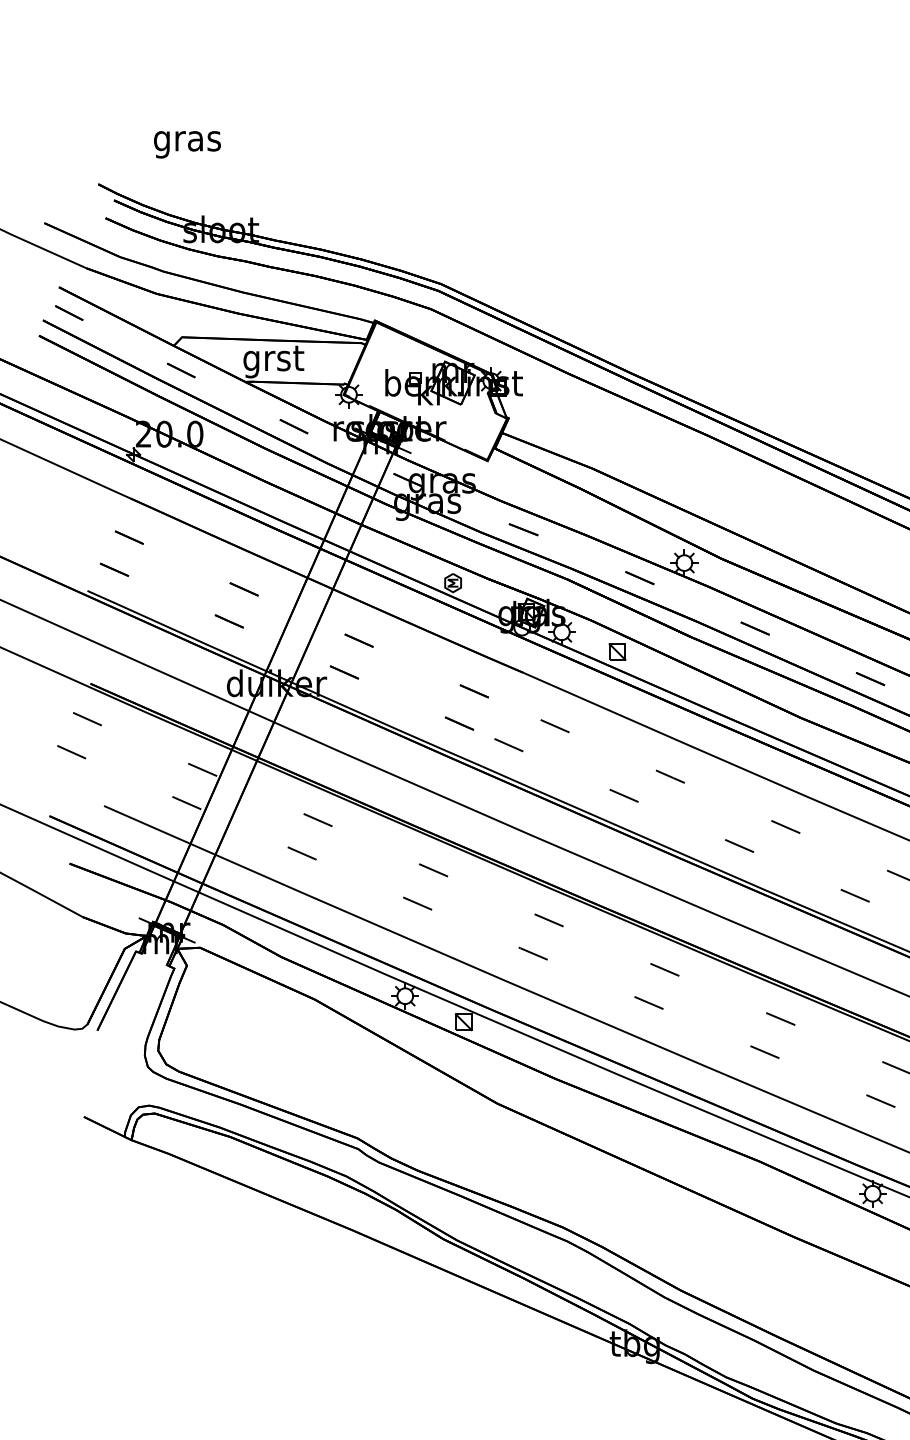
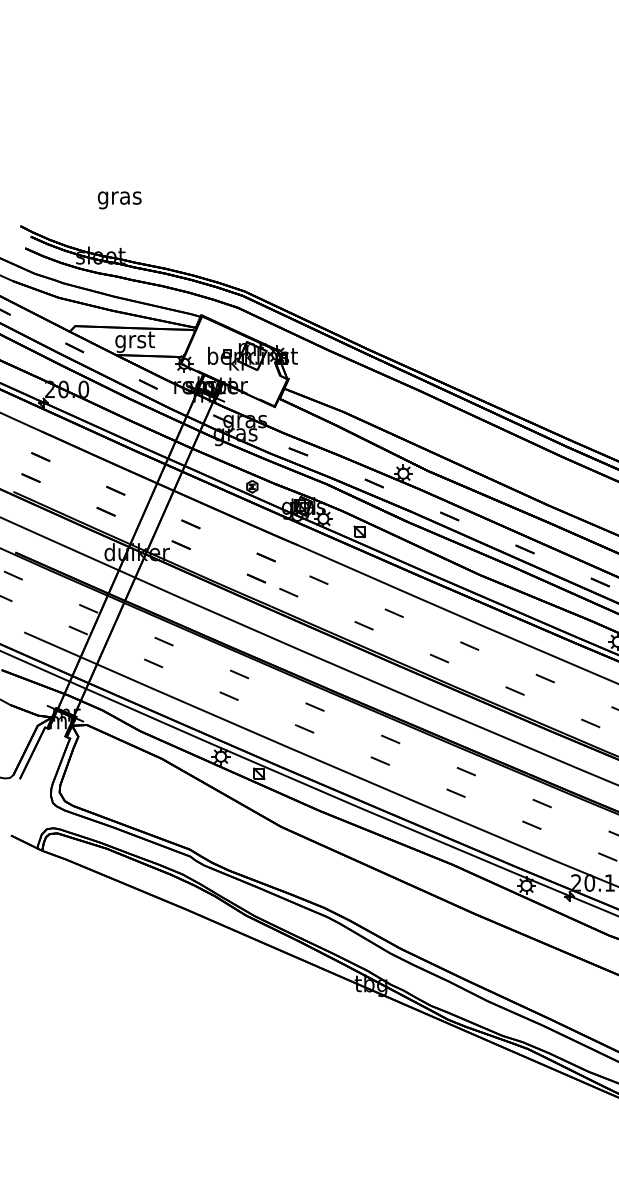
text: (187, 145) -> (119, 200), moved

